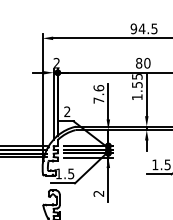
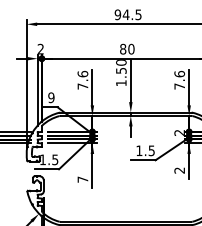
text: (137, 76) -> (121, 62), 1.55 -> 1.50
text: (67, 111) -> (51, 97), 2 -> 9
text: (98, 193) -> (82, 179), 2 -> 7

